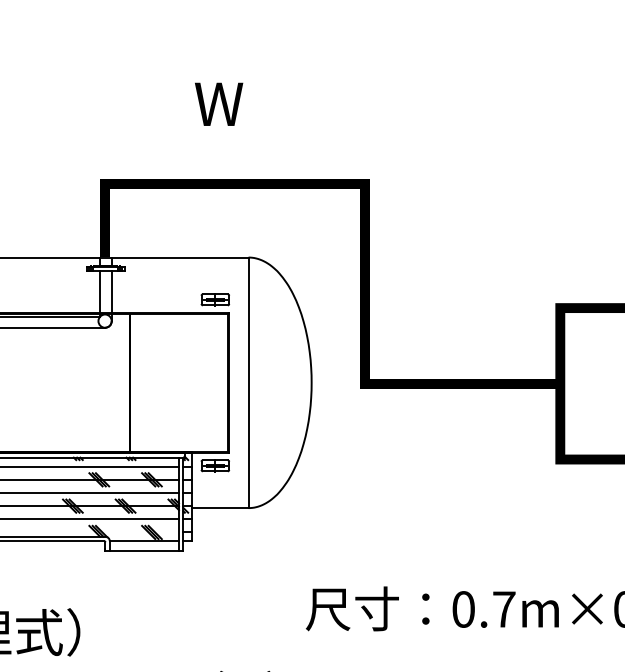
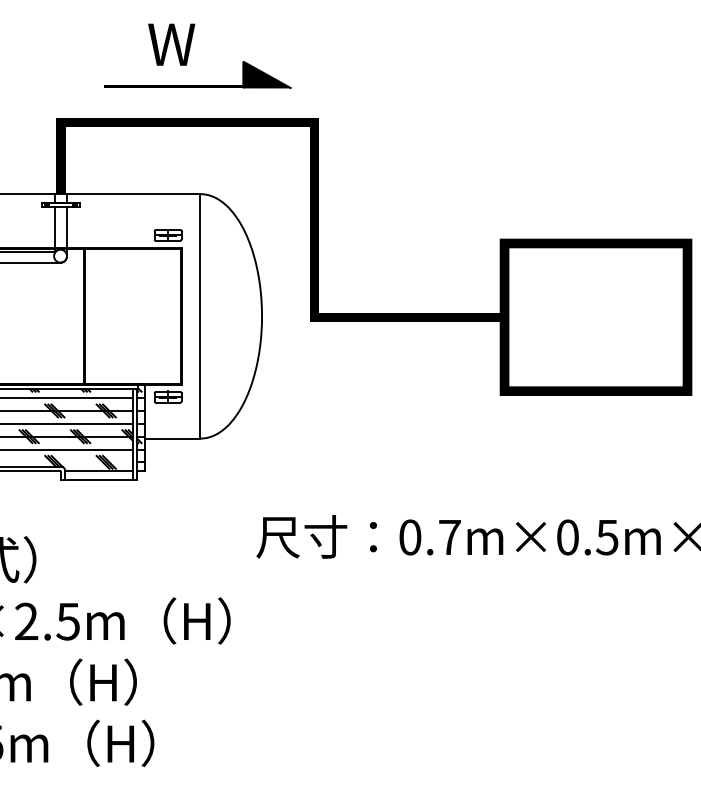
part: (245, 146) -> (197, 85), added

